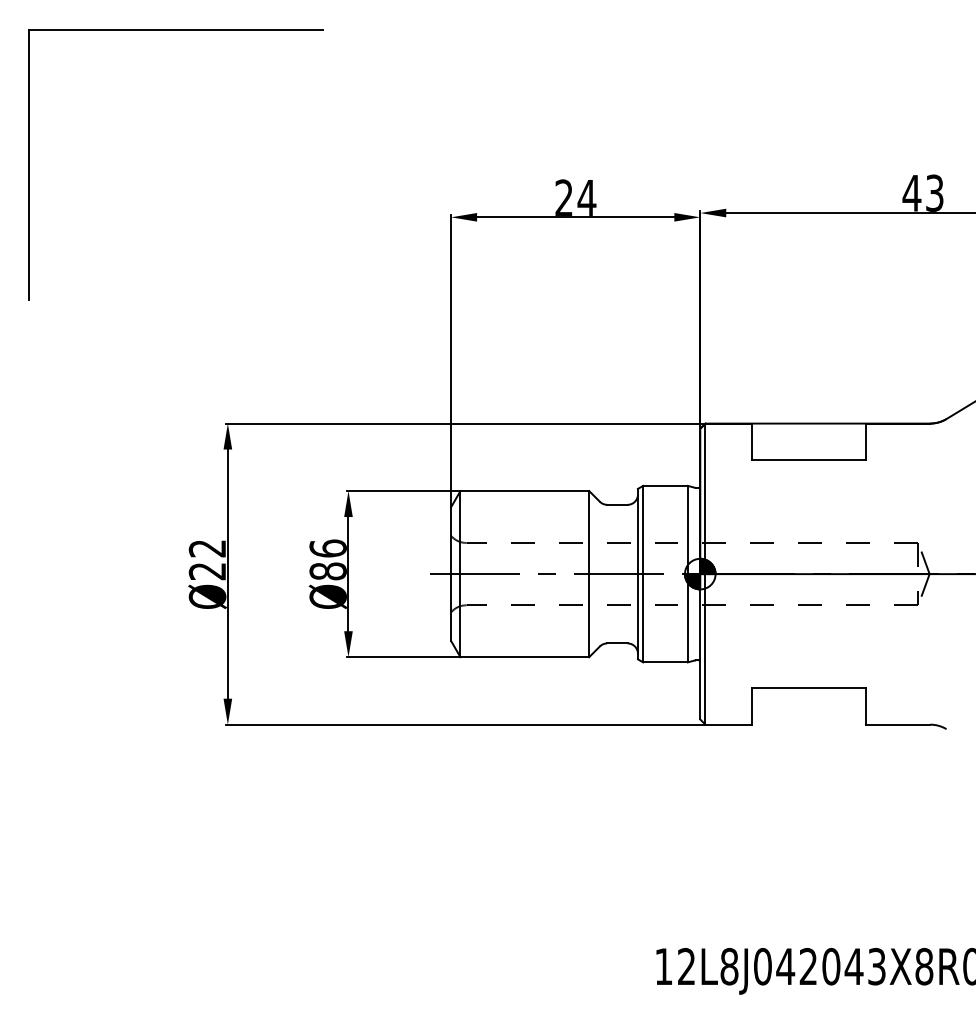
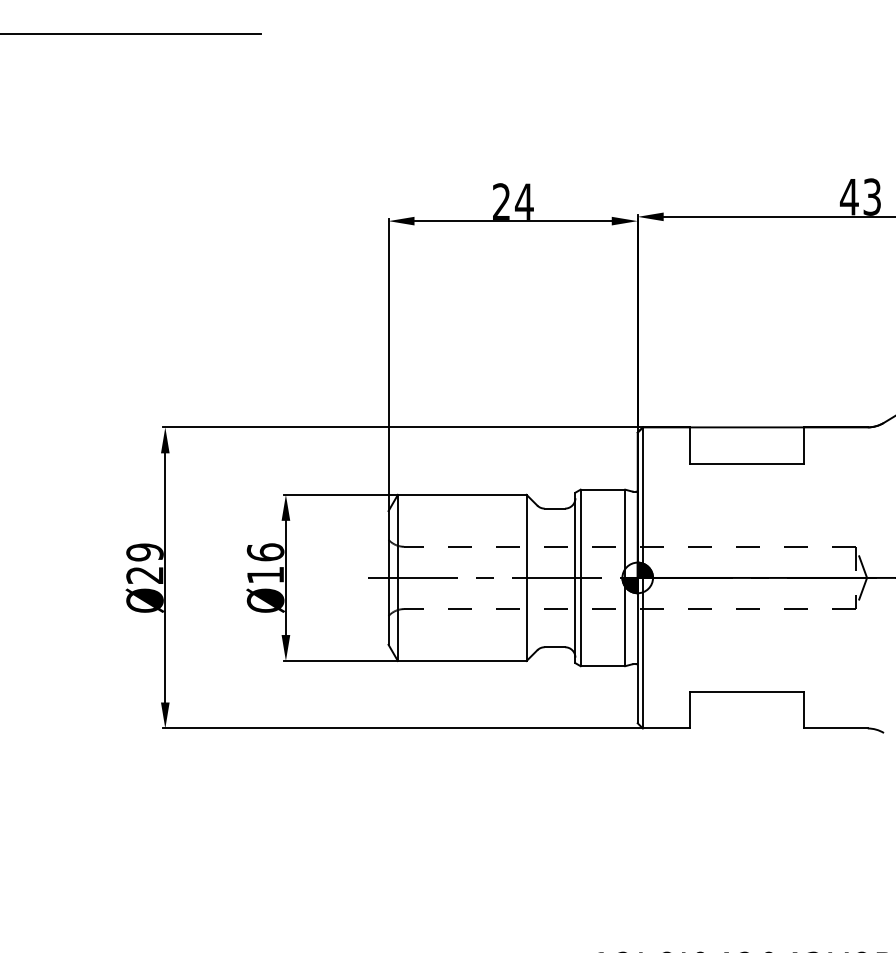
text: (207, 548) -> (144, 552), Ø22 -> Ø29
text: (327, 571) -> (264, 575), Ø86 -> Ø16

